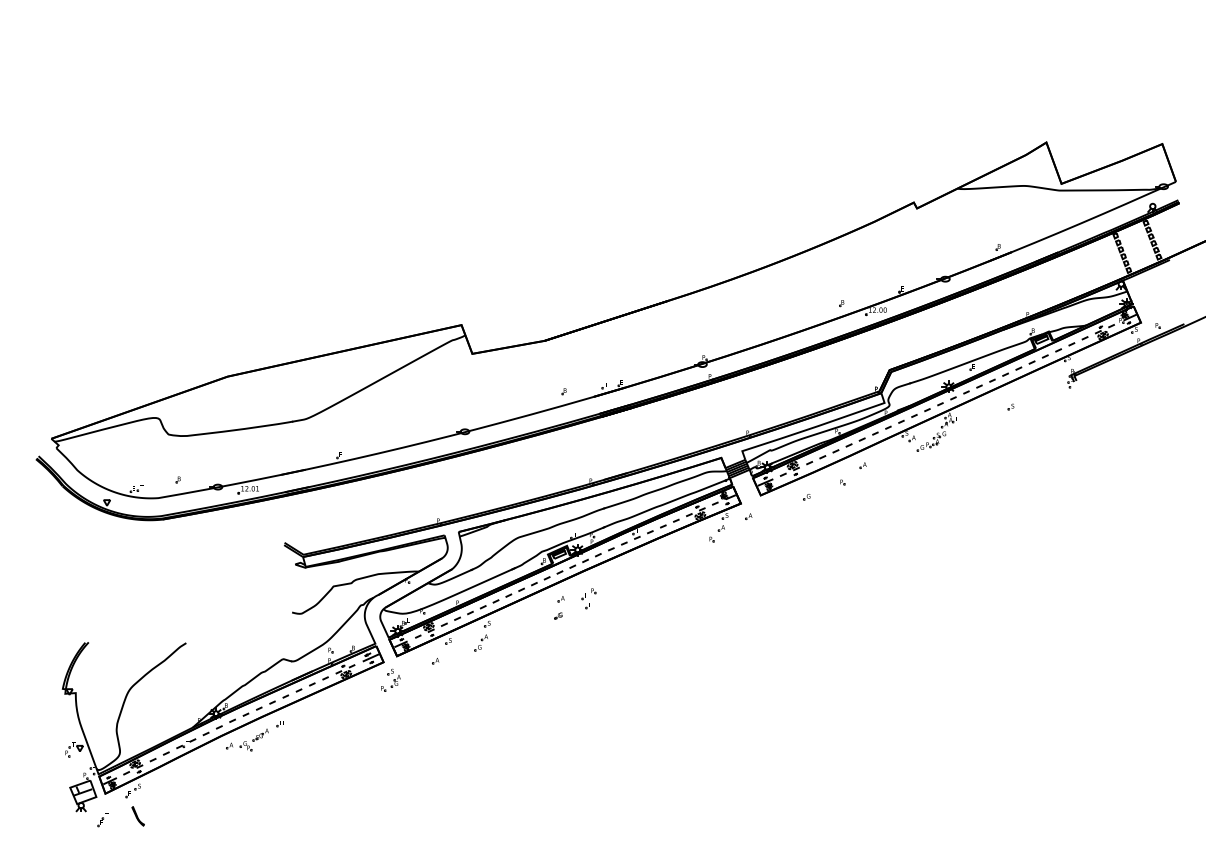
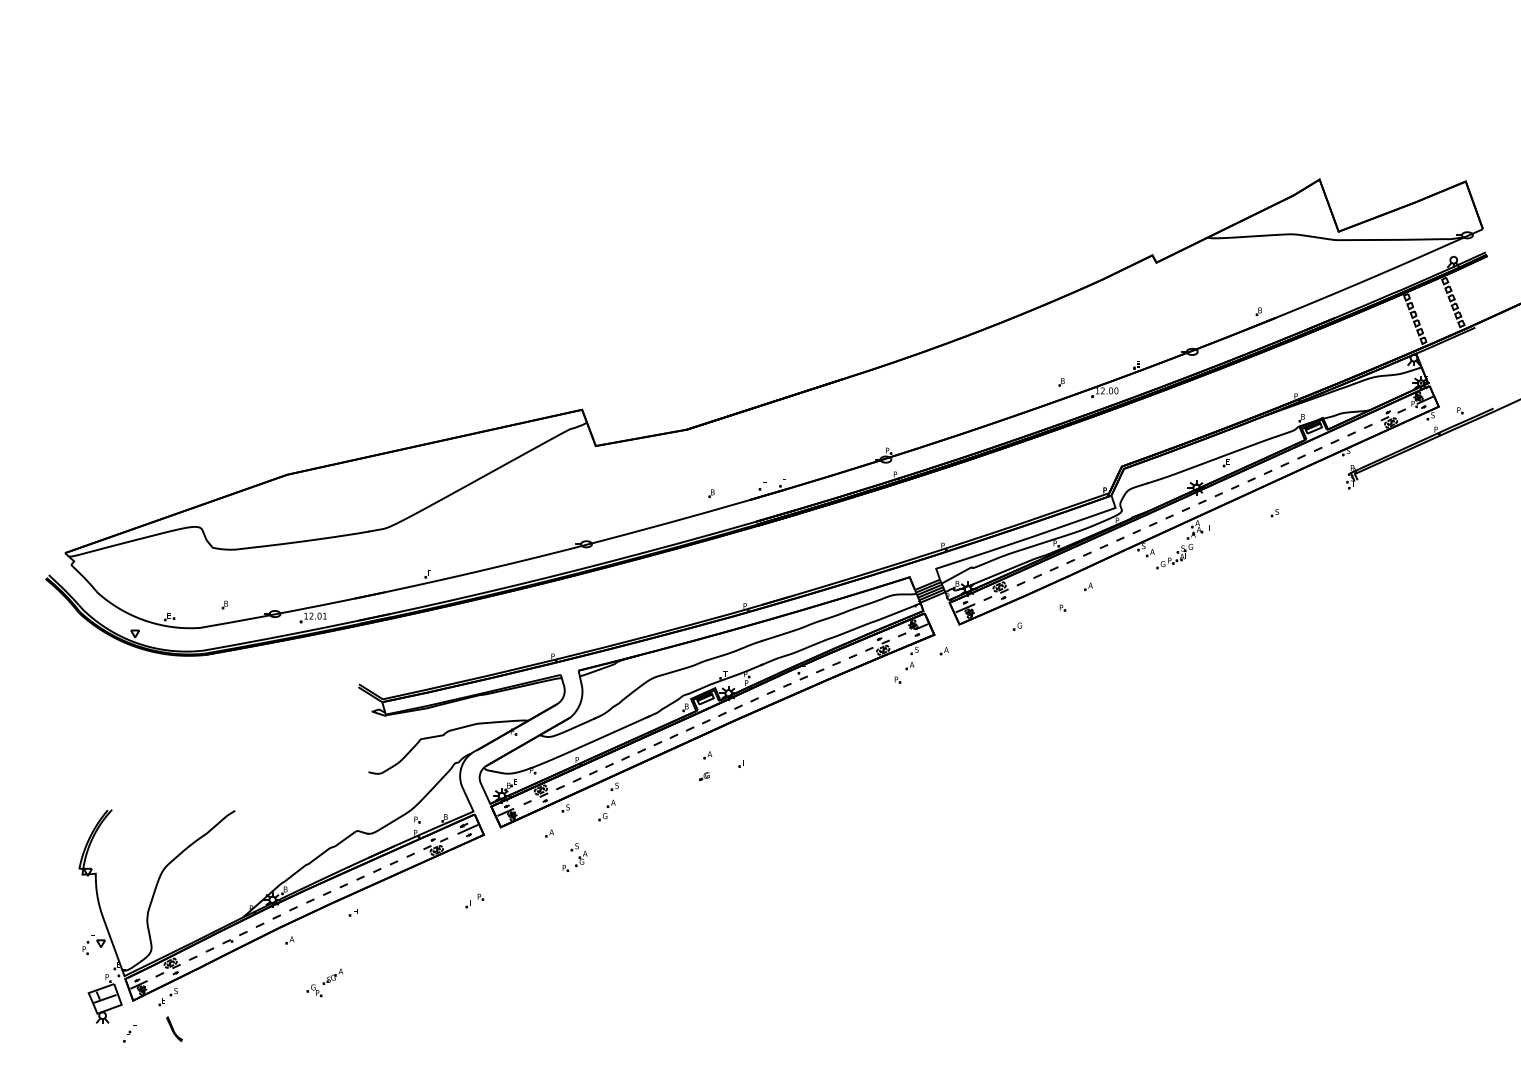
part: (588, 593) -> (474, 900), moved
part: (390, 680) -> (574, 857), moved
part: (254, 739) -> (324, 982), moved

